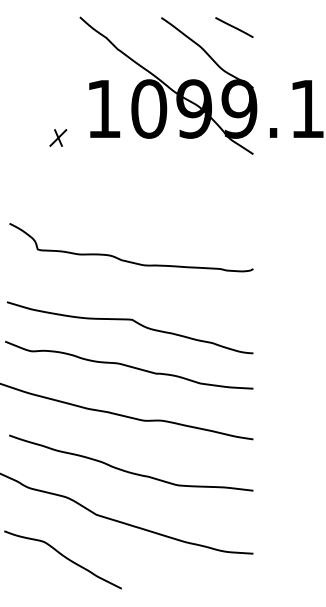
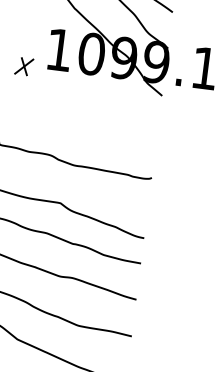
part: (58, 137) -> (24, 66), size x1.43

